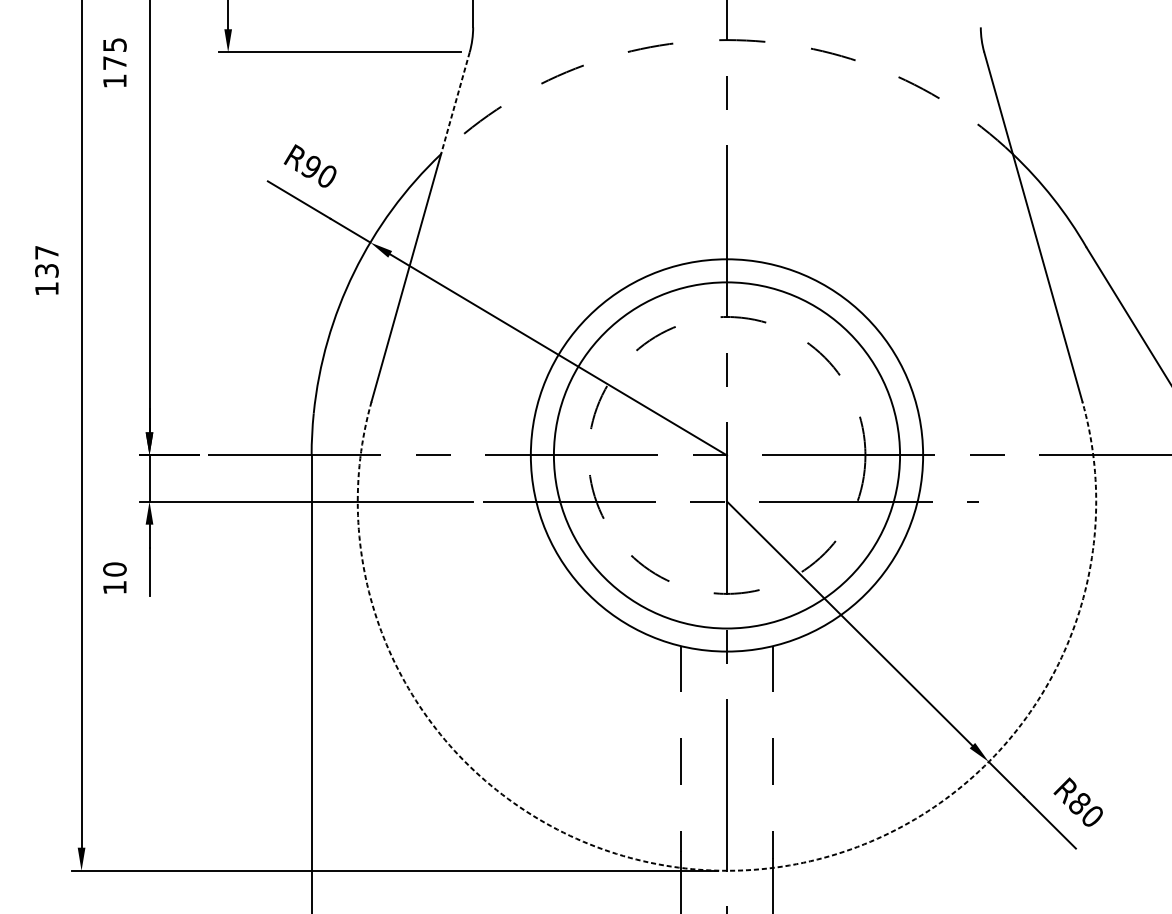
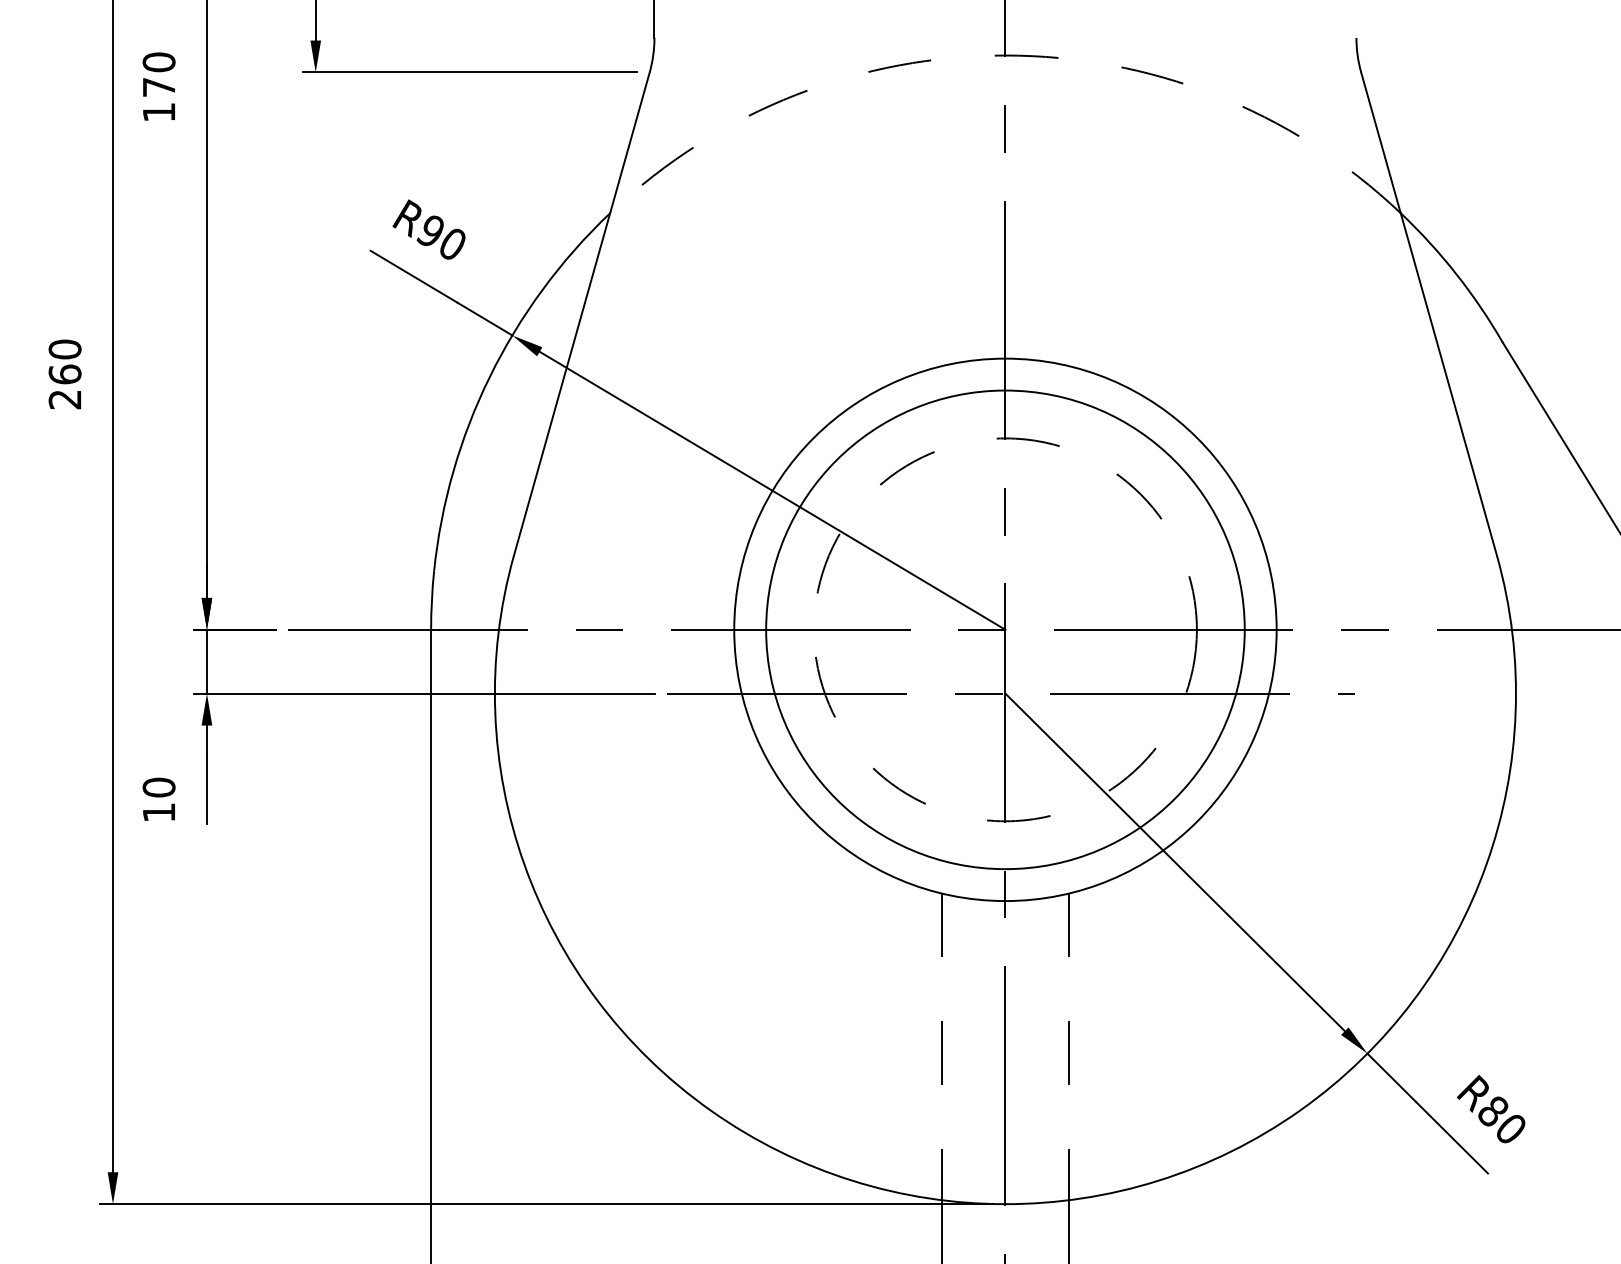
text: (114, 45) -> (158, 62), 175 -> 170
line: (455, 103) -> (629, 143), dashed -> solid
text: (46, 270) -> (64, 374), 137 -> 260
arc: (727, 871) -> (1005, 1204), dashed -> solid

